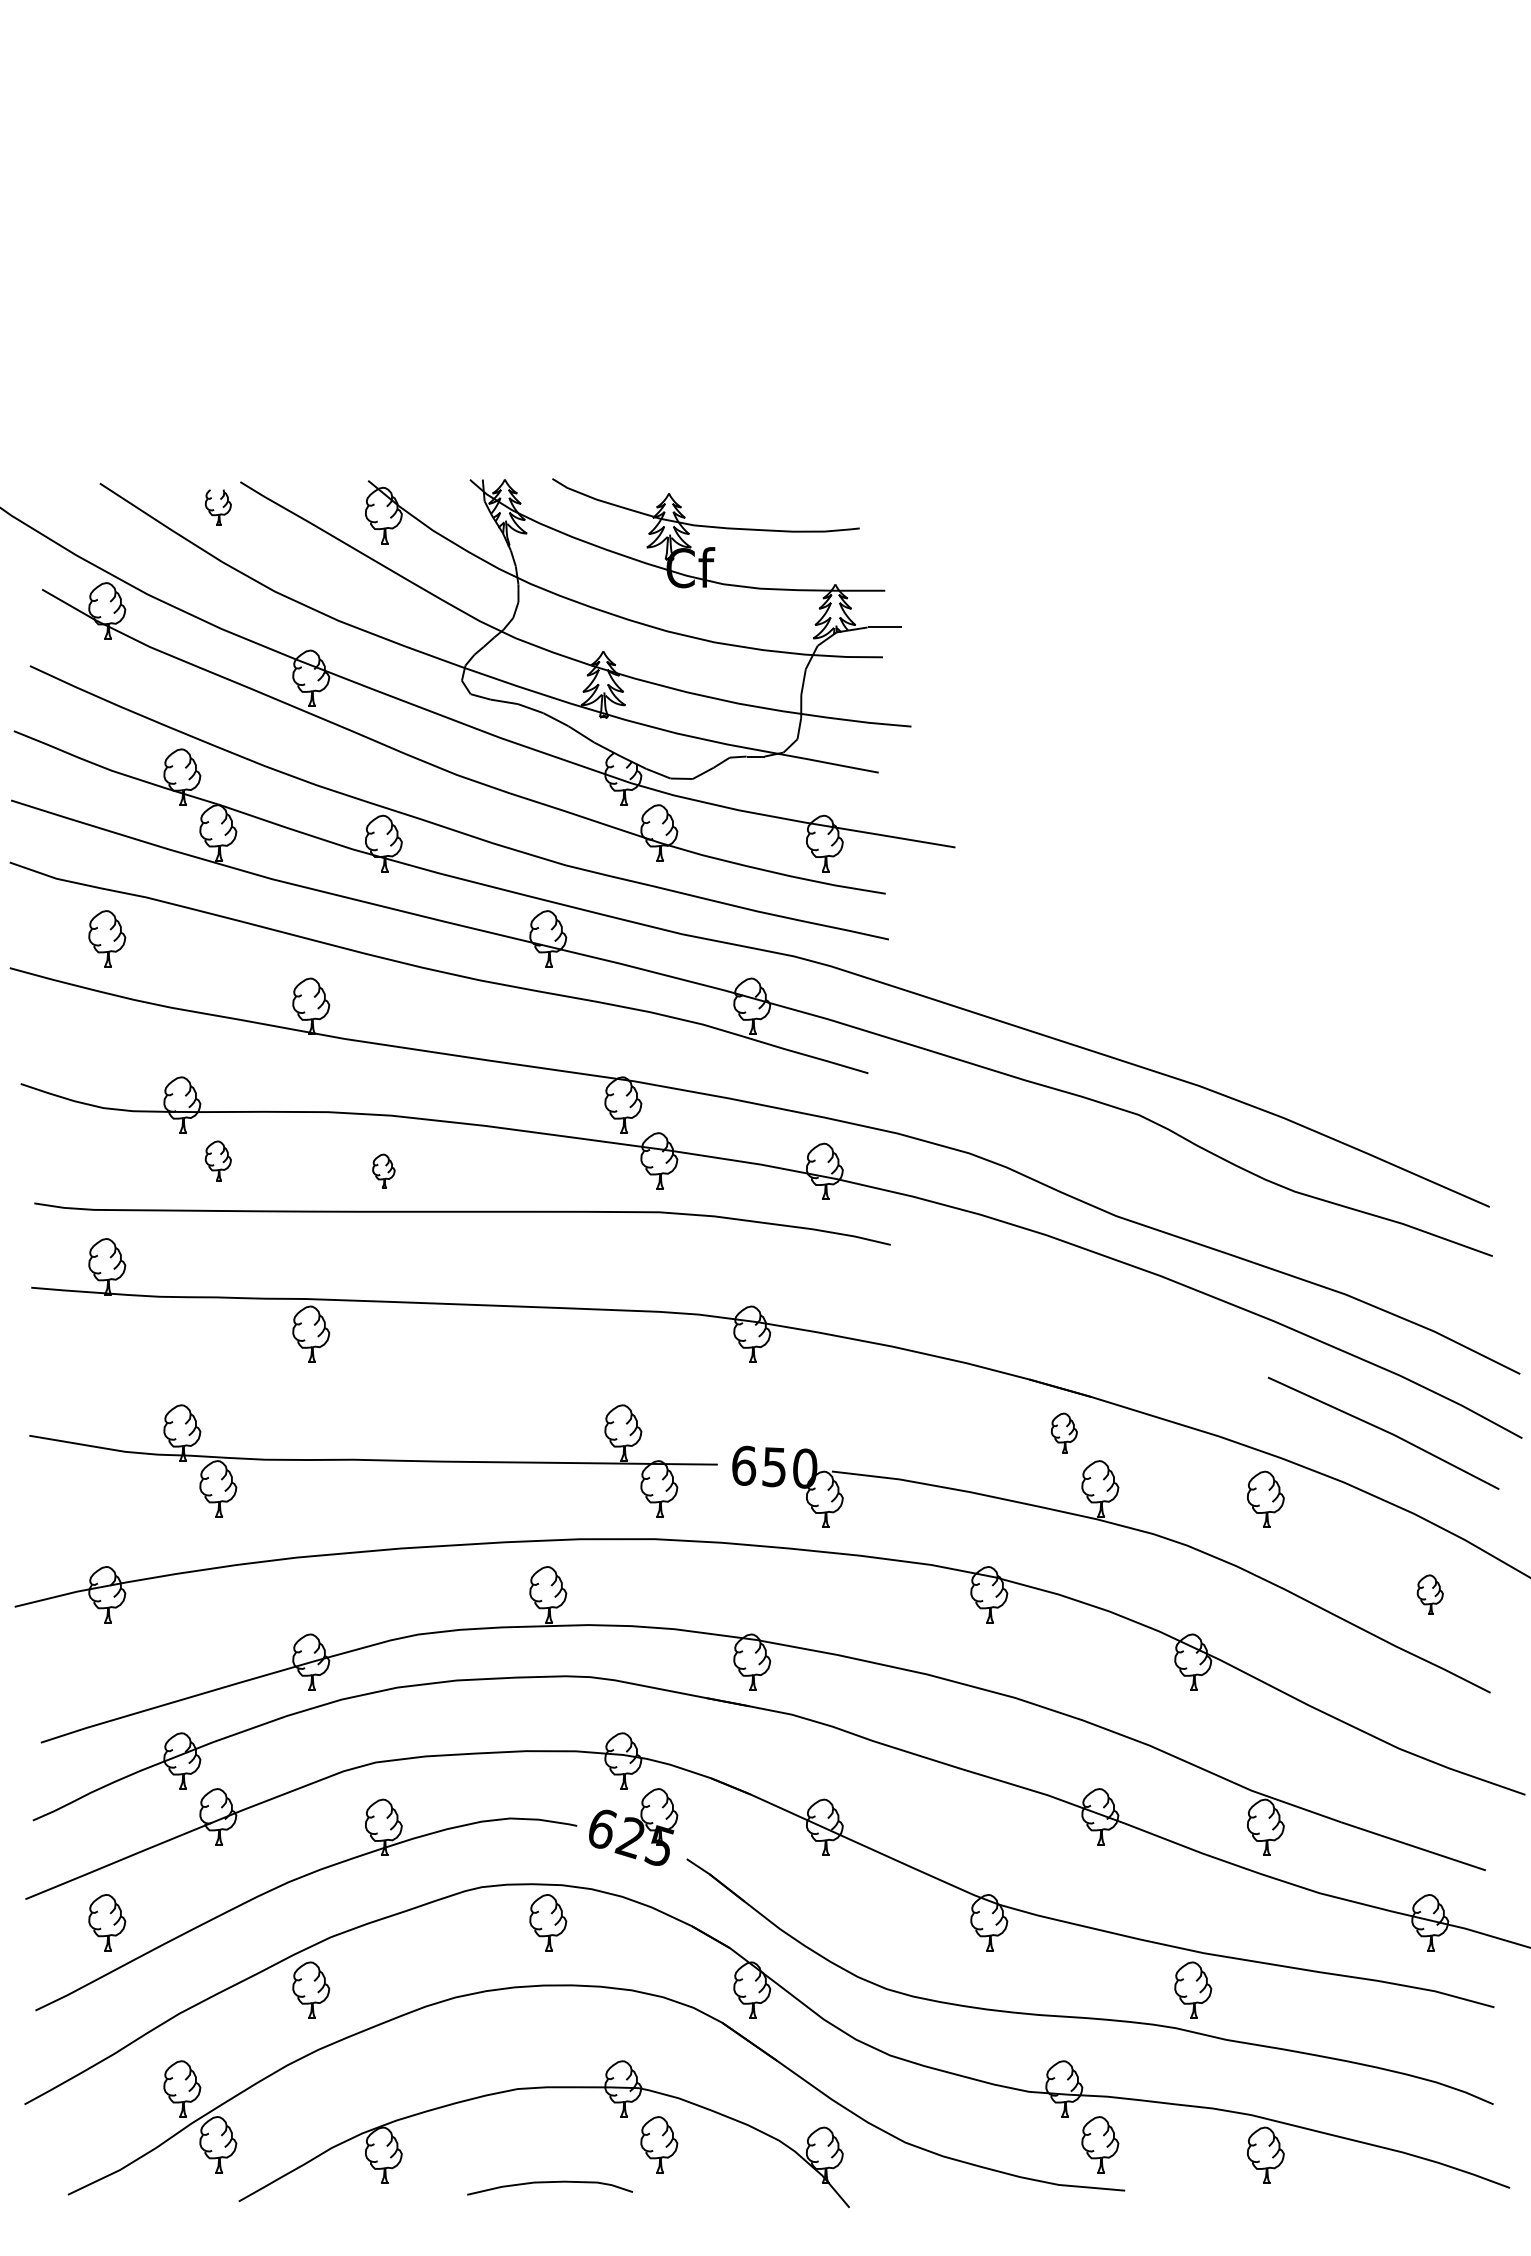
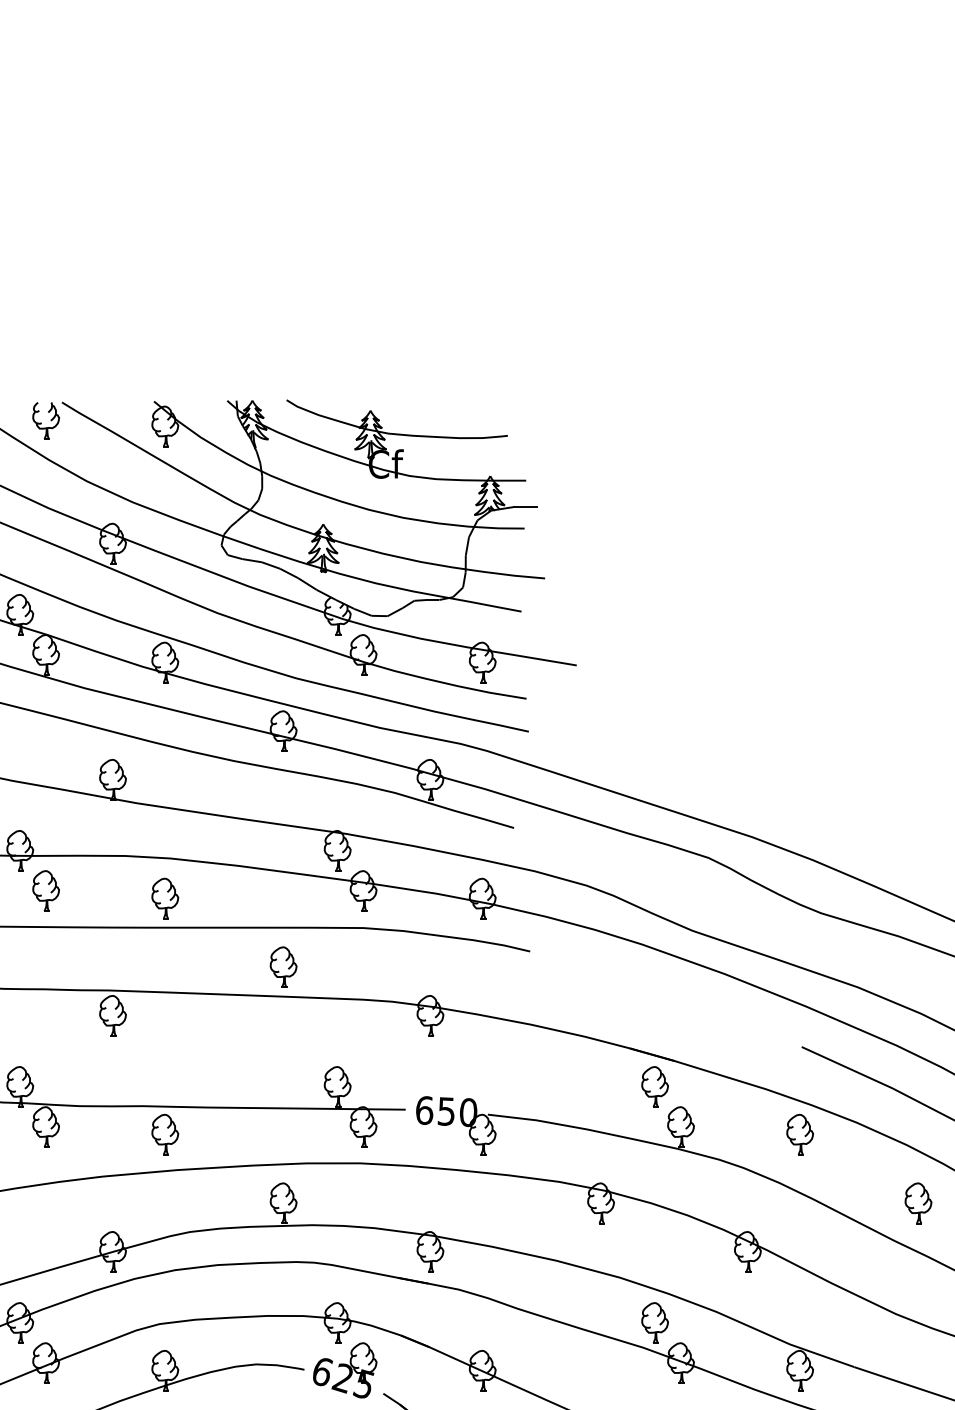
part: (218, 507) -> (46, 420), size x1.43
part: (218, 1160) -> (46, 890), size x1.43
part: (383, 1170) -> (165, 897), size x1.67
part: (548, 1266) -> (283, 967), added
part: (1064, 1432) -> (655, 1086), size x1.43
part: (383, 1498) -> (165, 1134), added
part: (1430, 1594) -> (918, 1203), size x1.43
part: (1064, 1760) -> (655, 1322), added

